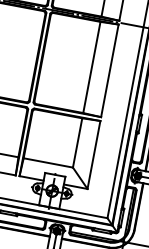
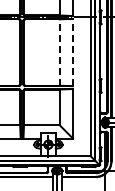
line: (91, 67) -> (59, 52), solid -> dashed
line: (109, 70) -> (72, 52), solid -> dashed

